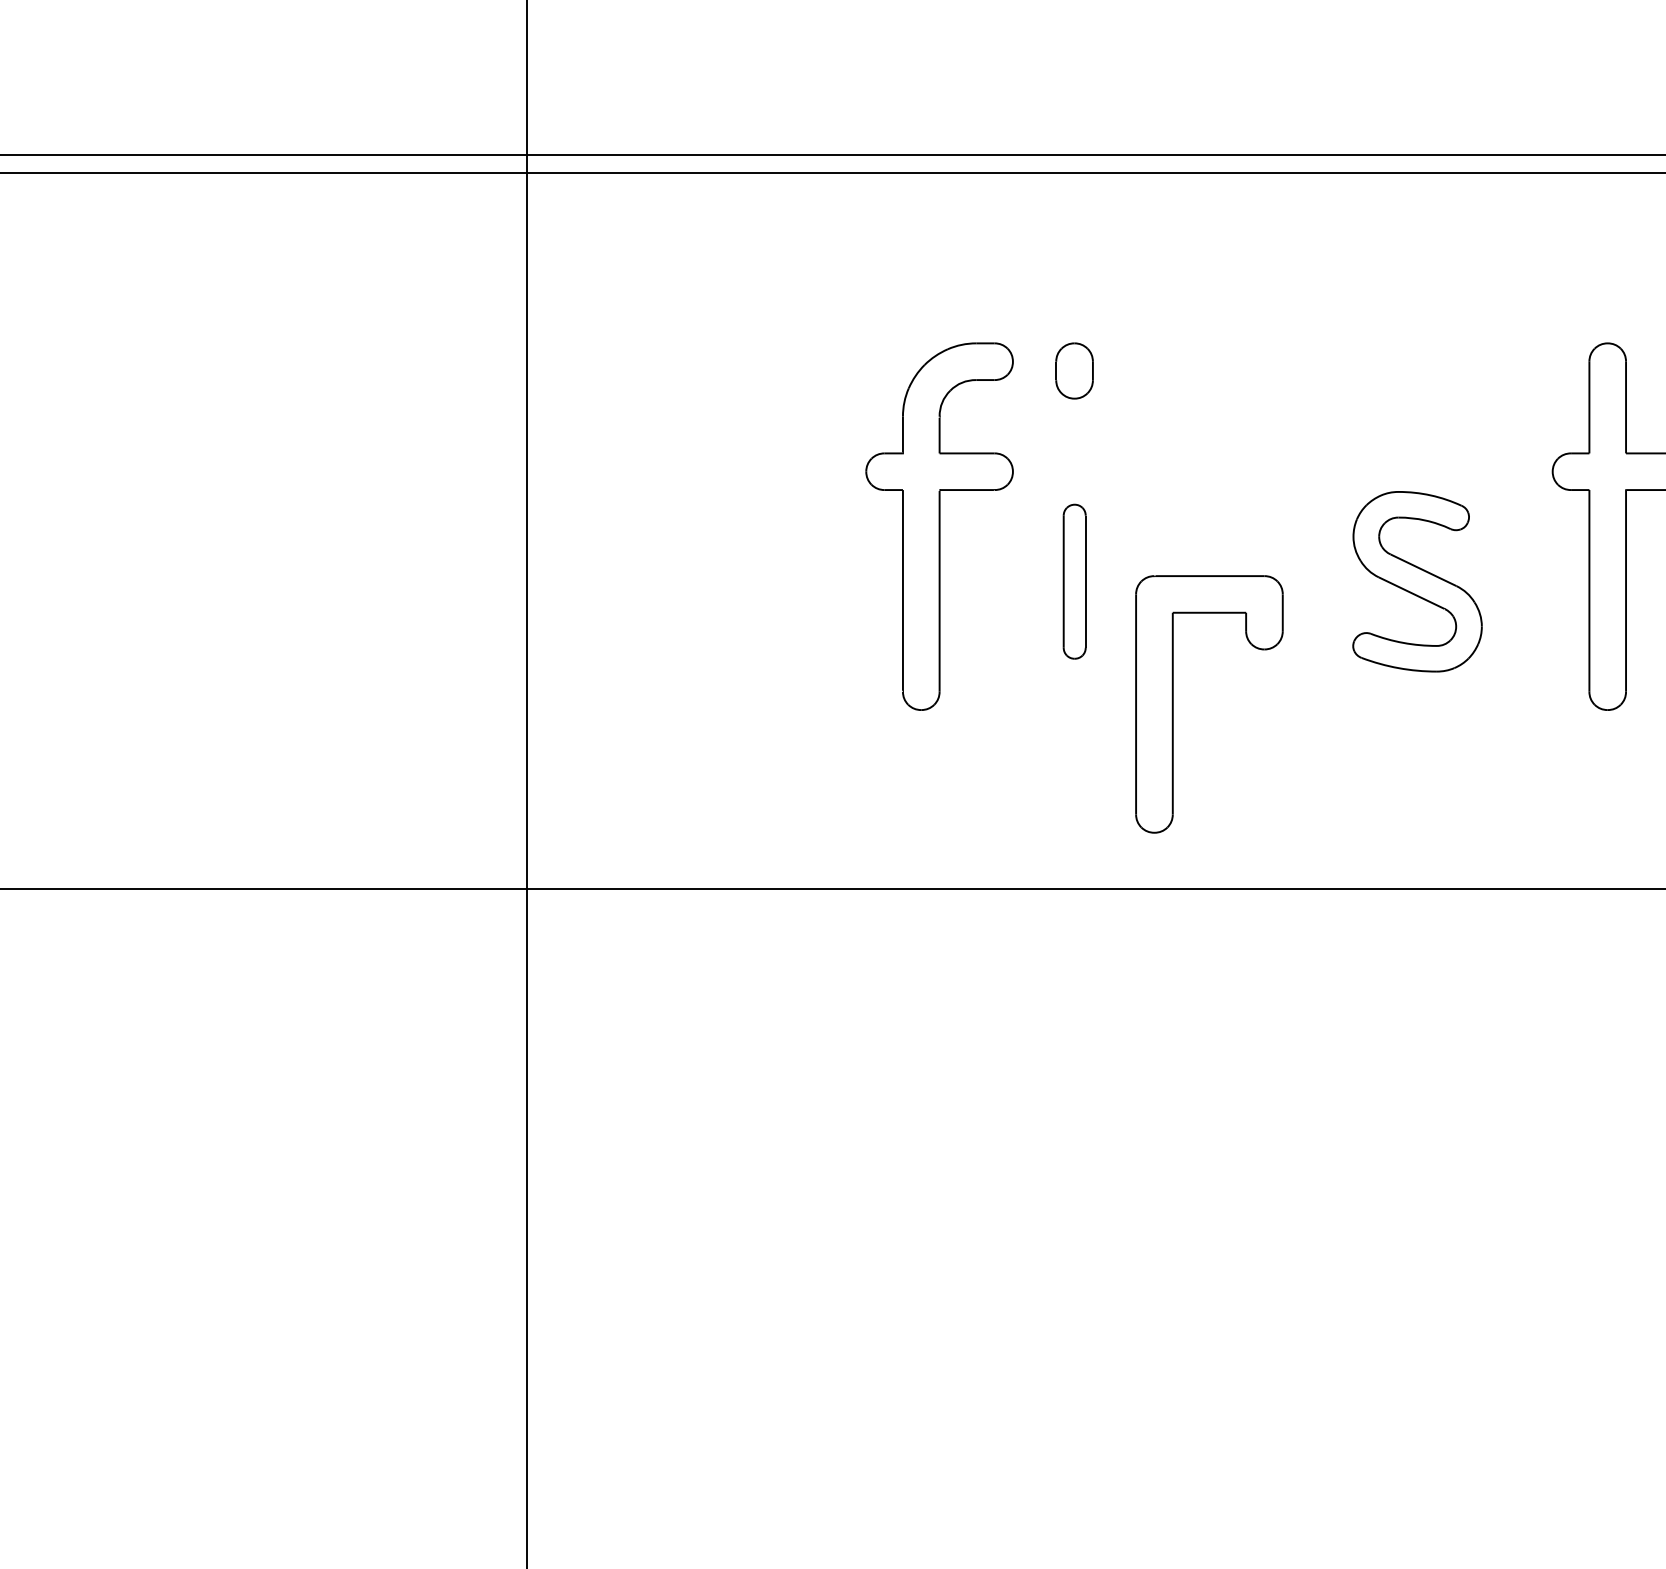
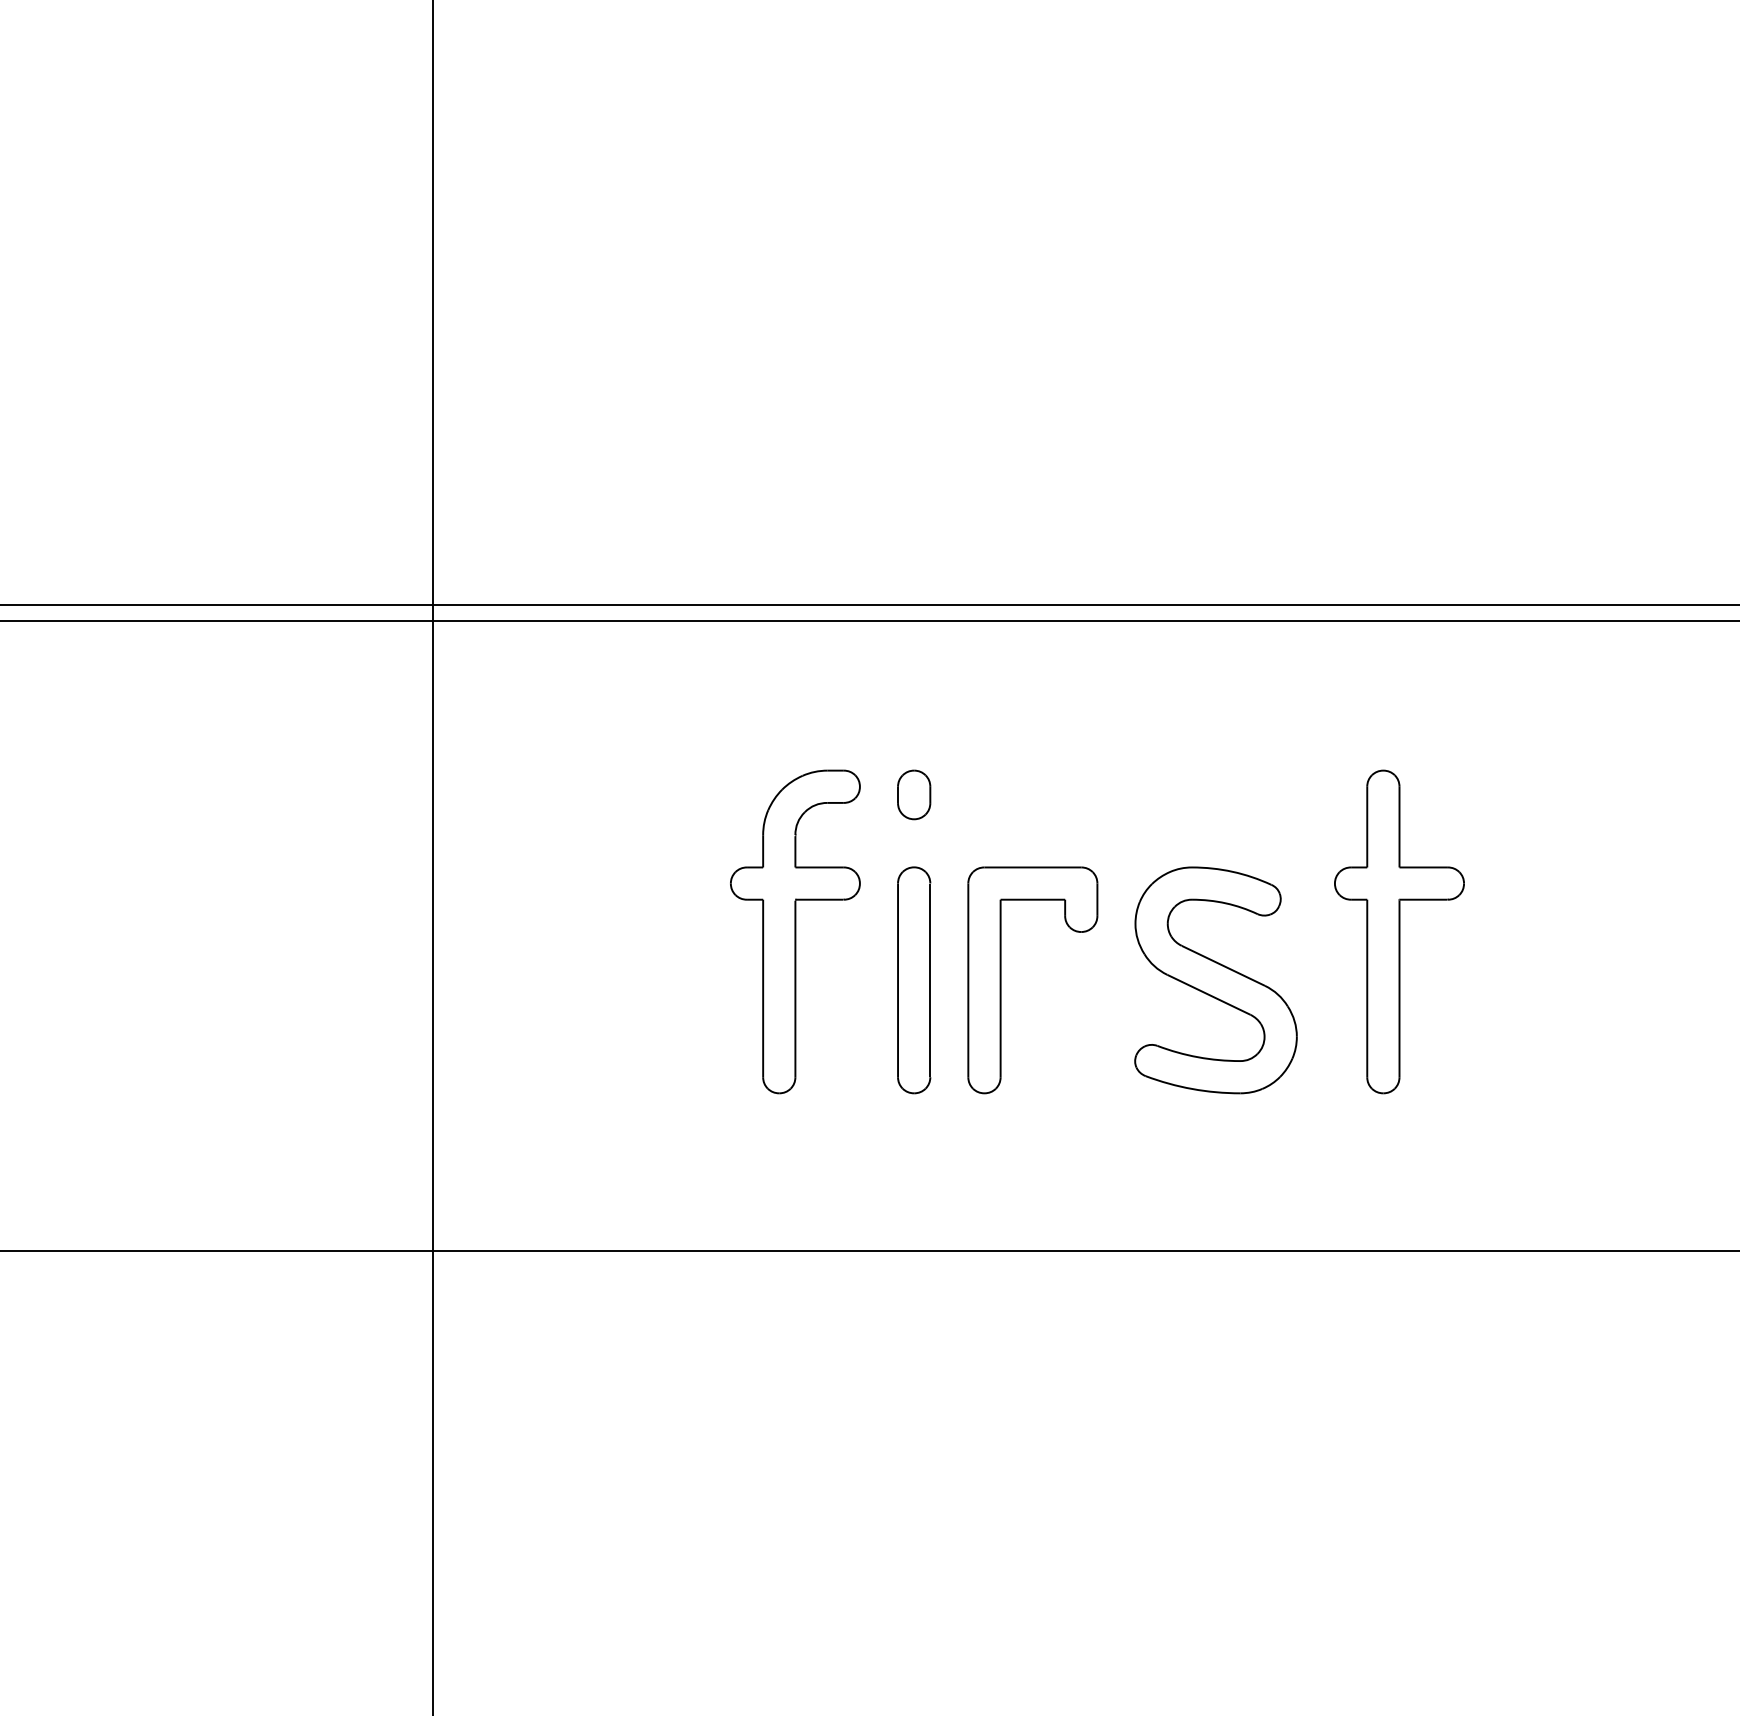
part: (1074, 581) -> (914, 980), size x1.67
part: (1416, 581) -> (1215, 980), size x1.43
part: (1173, 704) -> (1001, 980), moved

